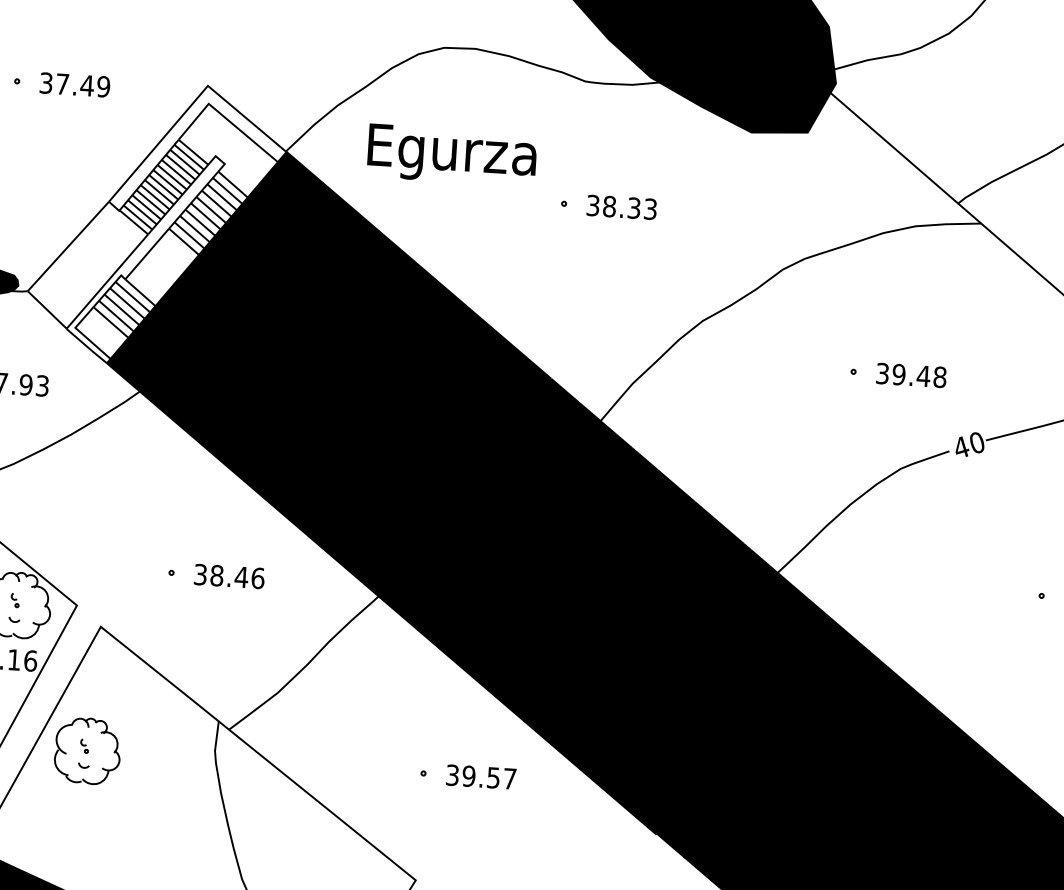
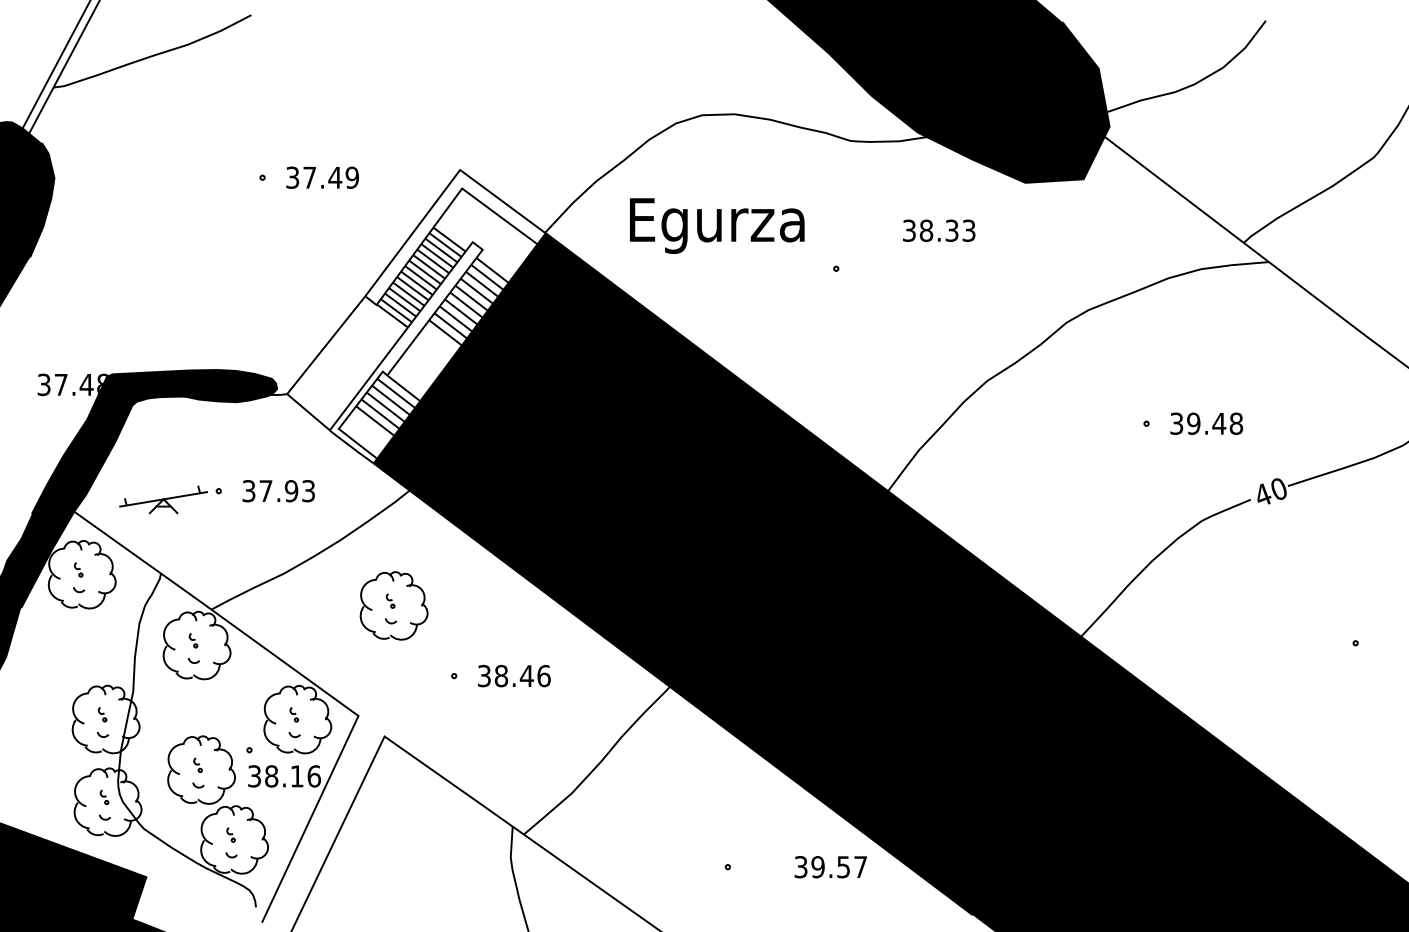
text: (622, 207) -> (939, 230), moved
part: (87, 750) -> (393, 605), moved
text: (480, 777) -> (830, 867), moved

